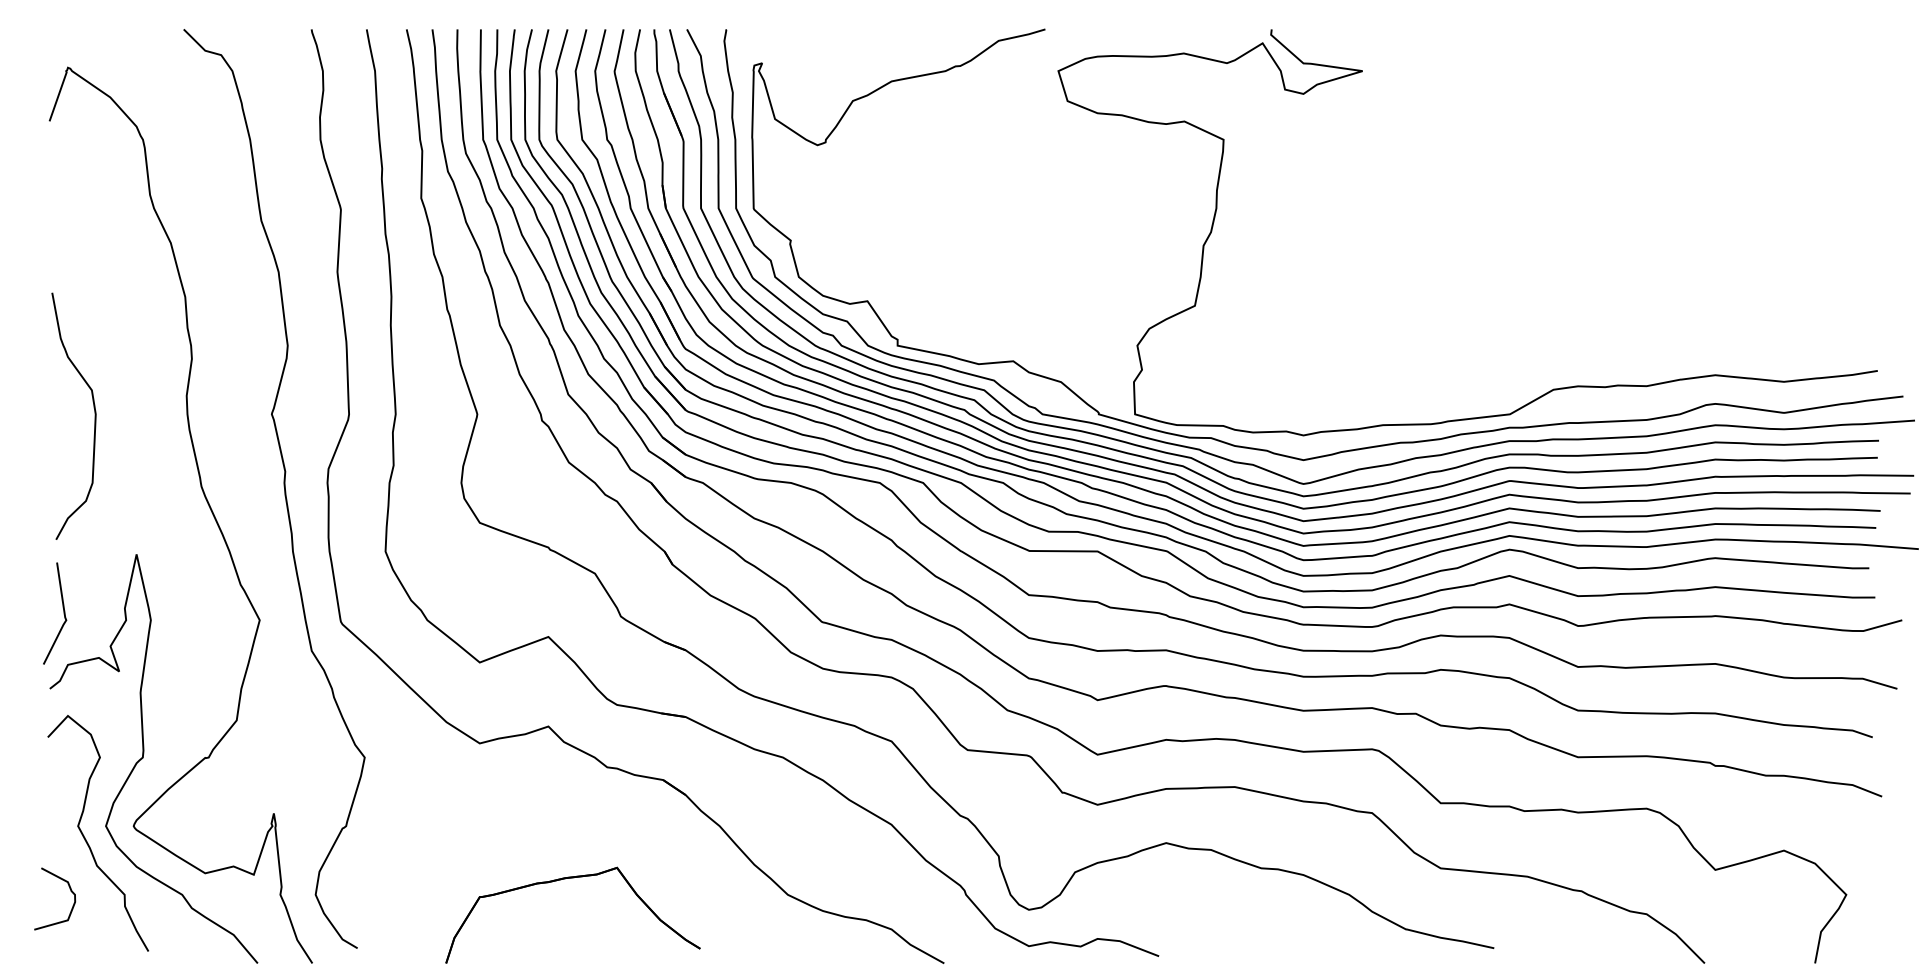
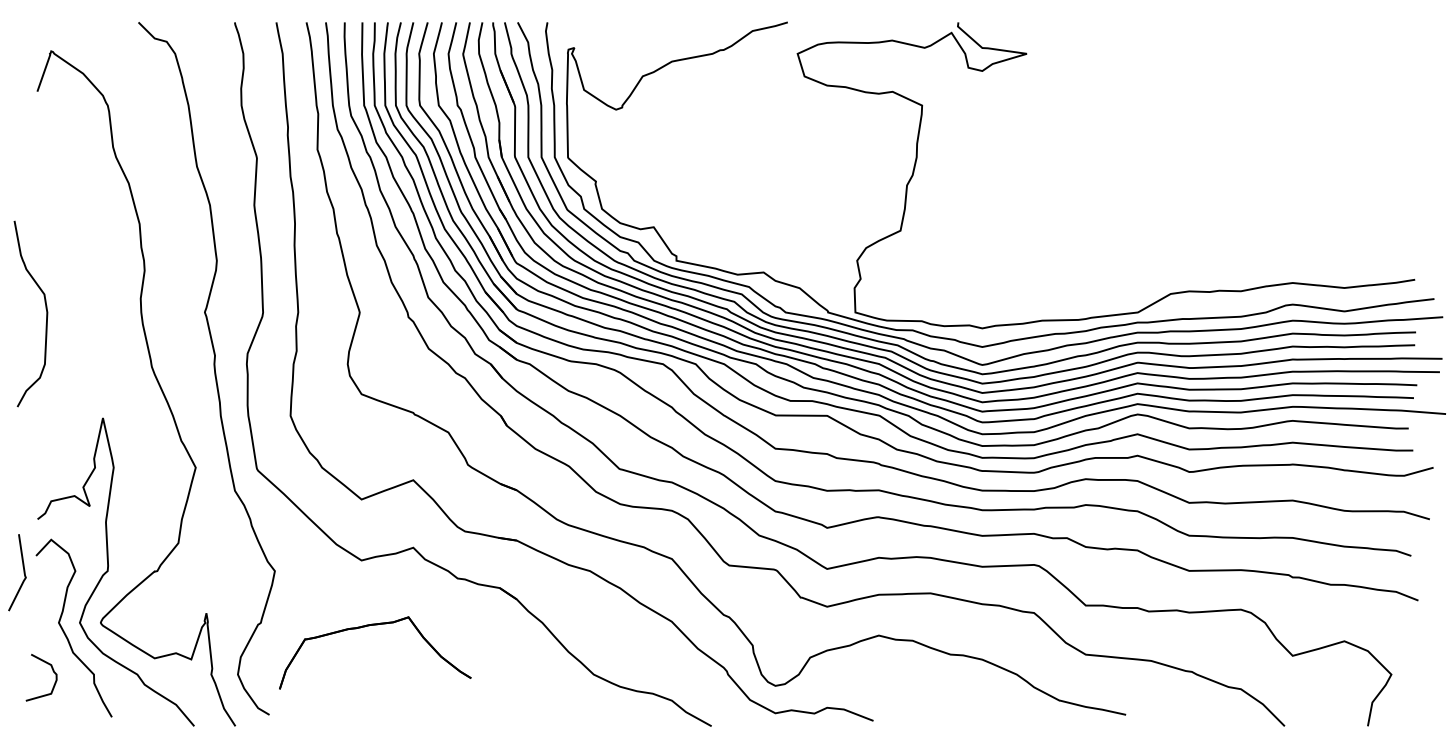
curve: (94, 415) -> (46, 313), moved
line: (63, 613) -> (23, 572), moved
part: (565, 879) -> (369, 626), moved

